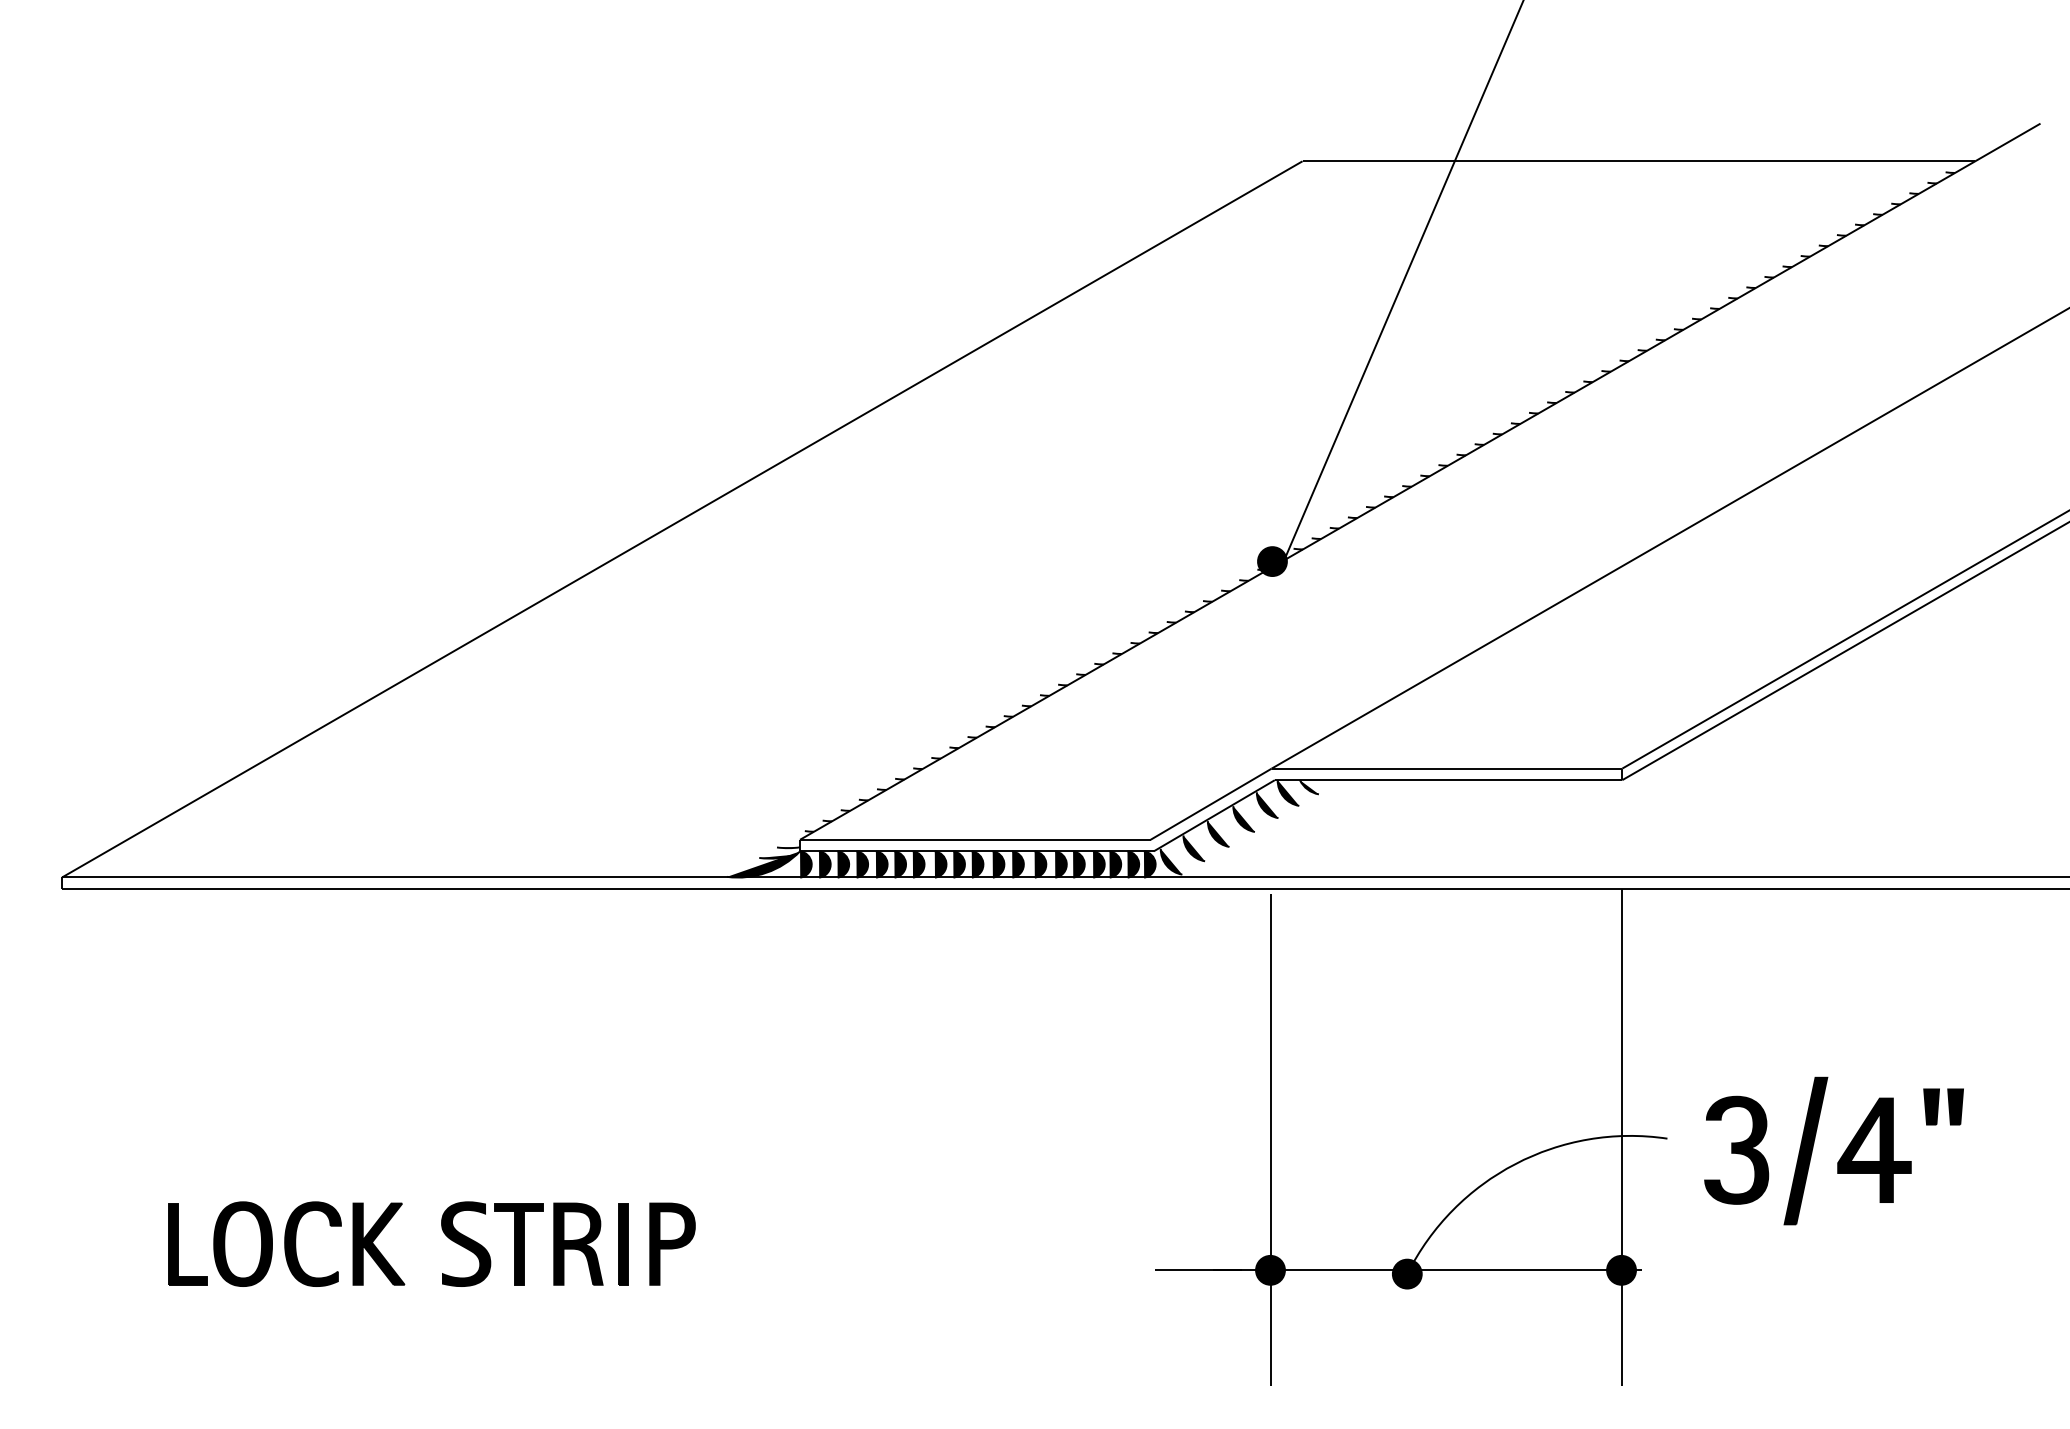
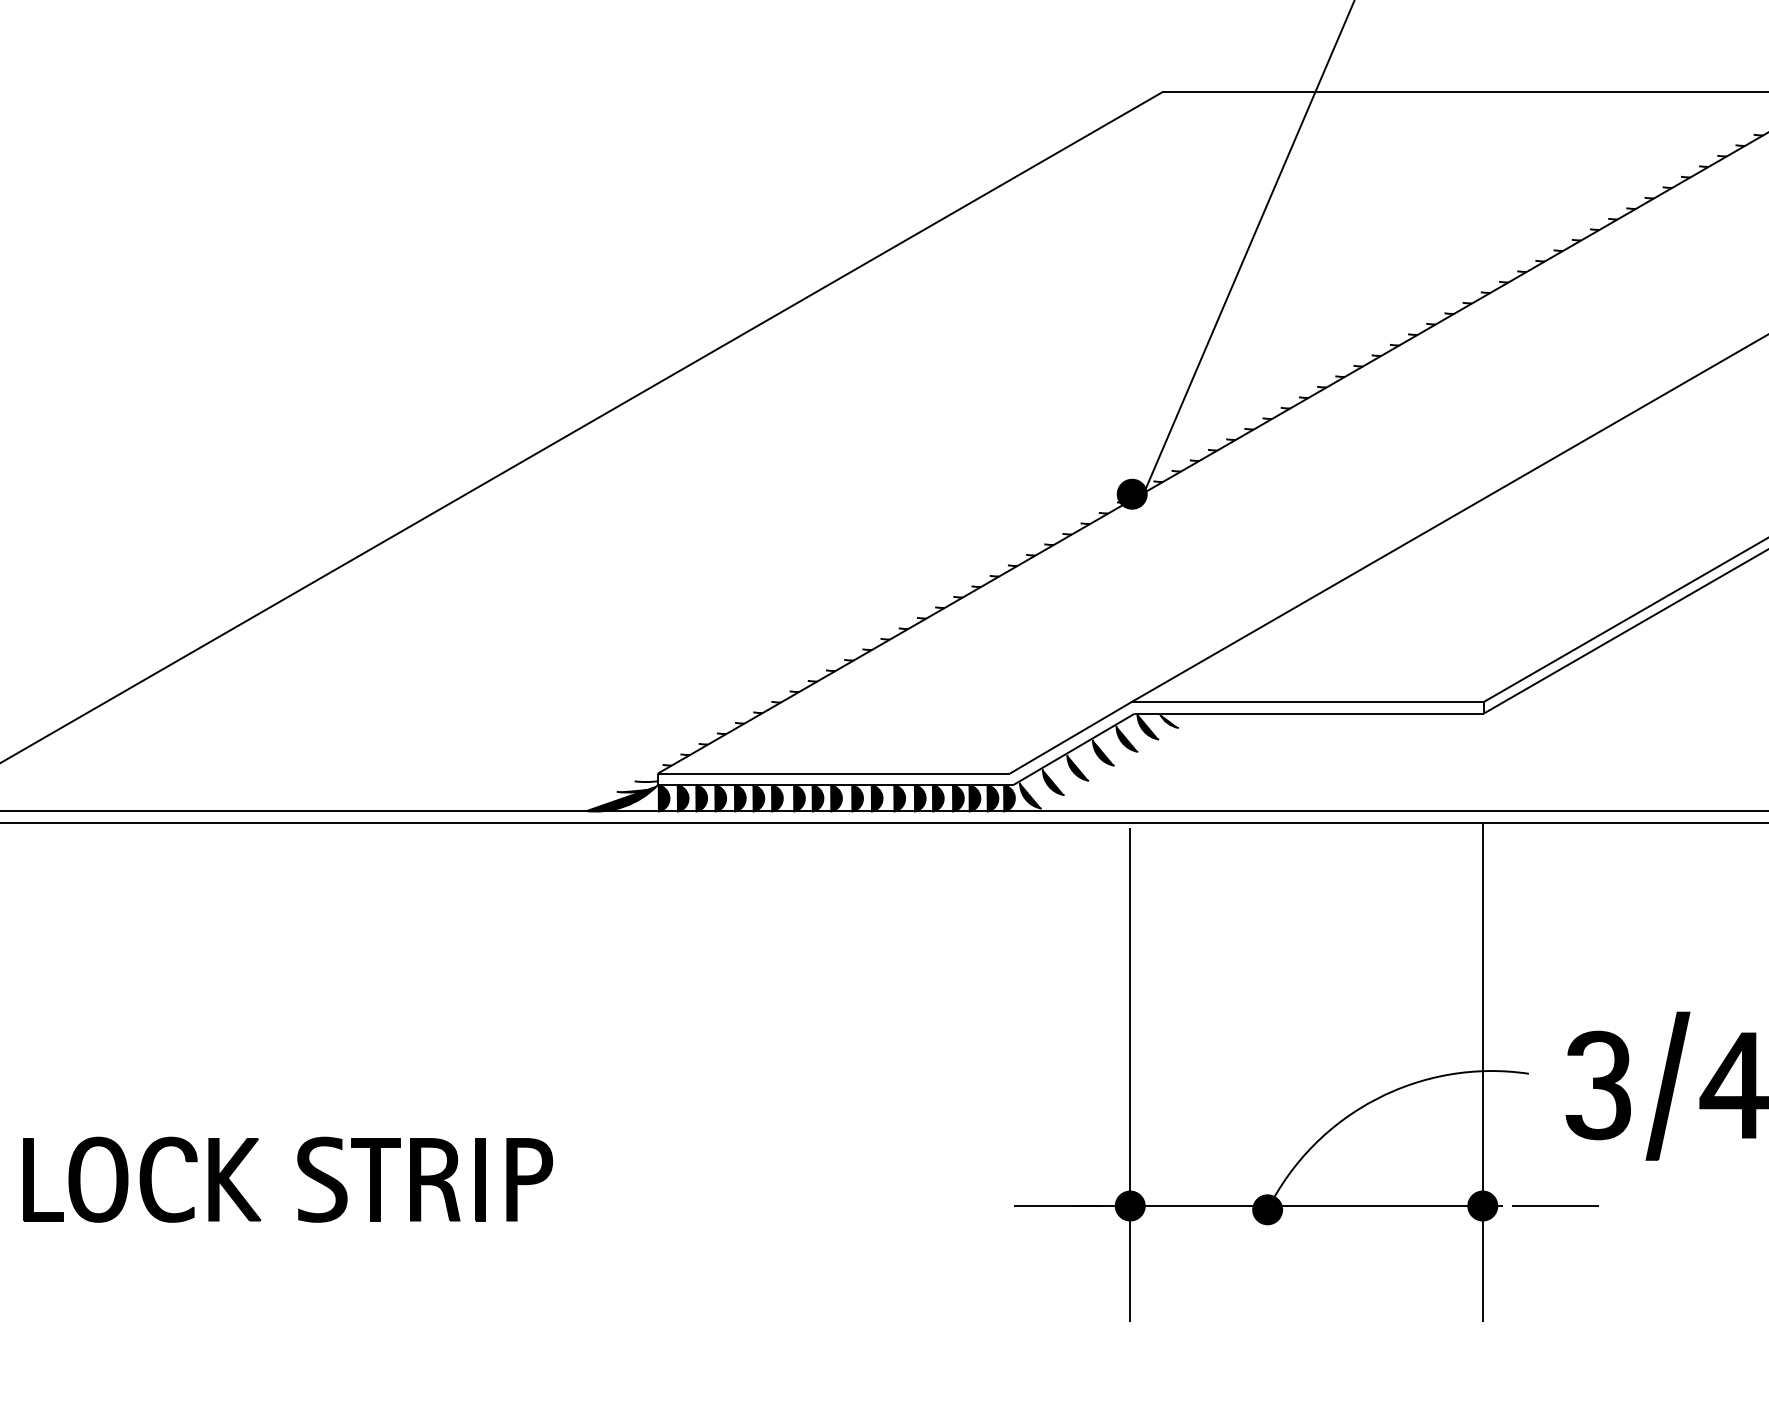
line: (1693, 1269) -> (1555, 1205), added

